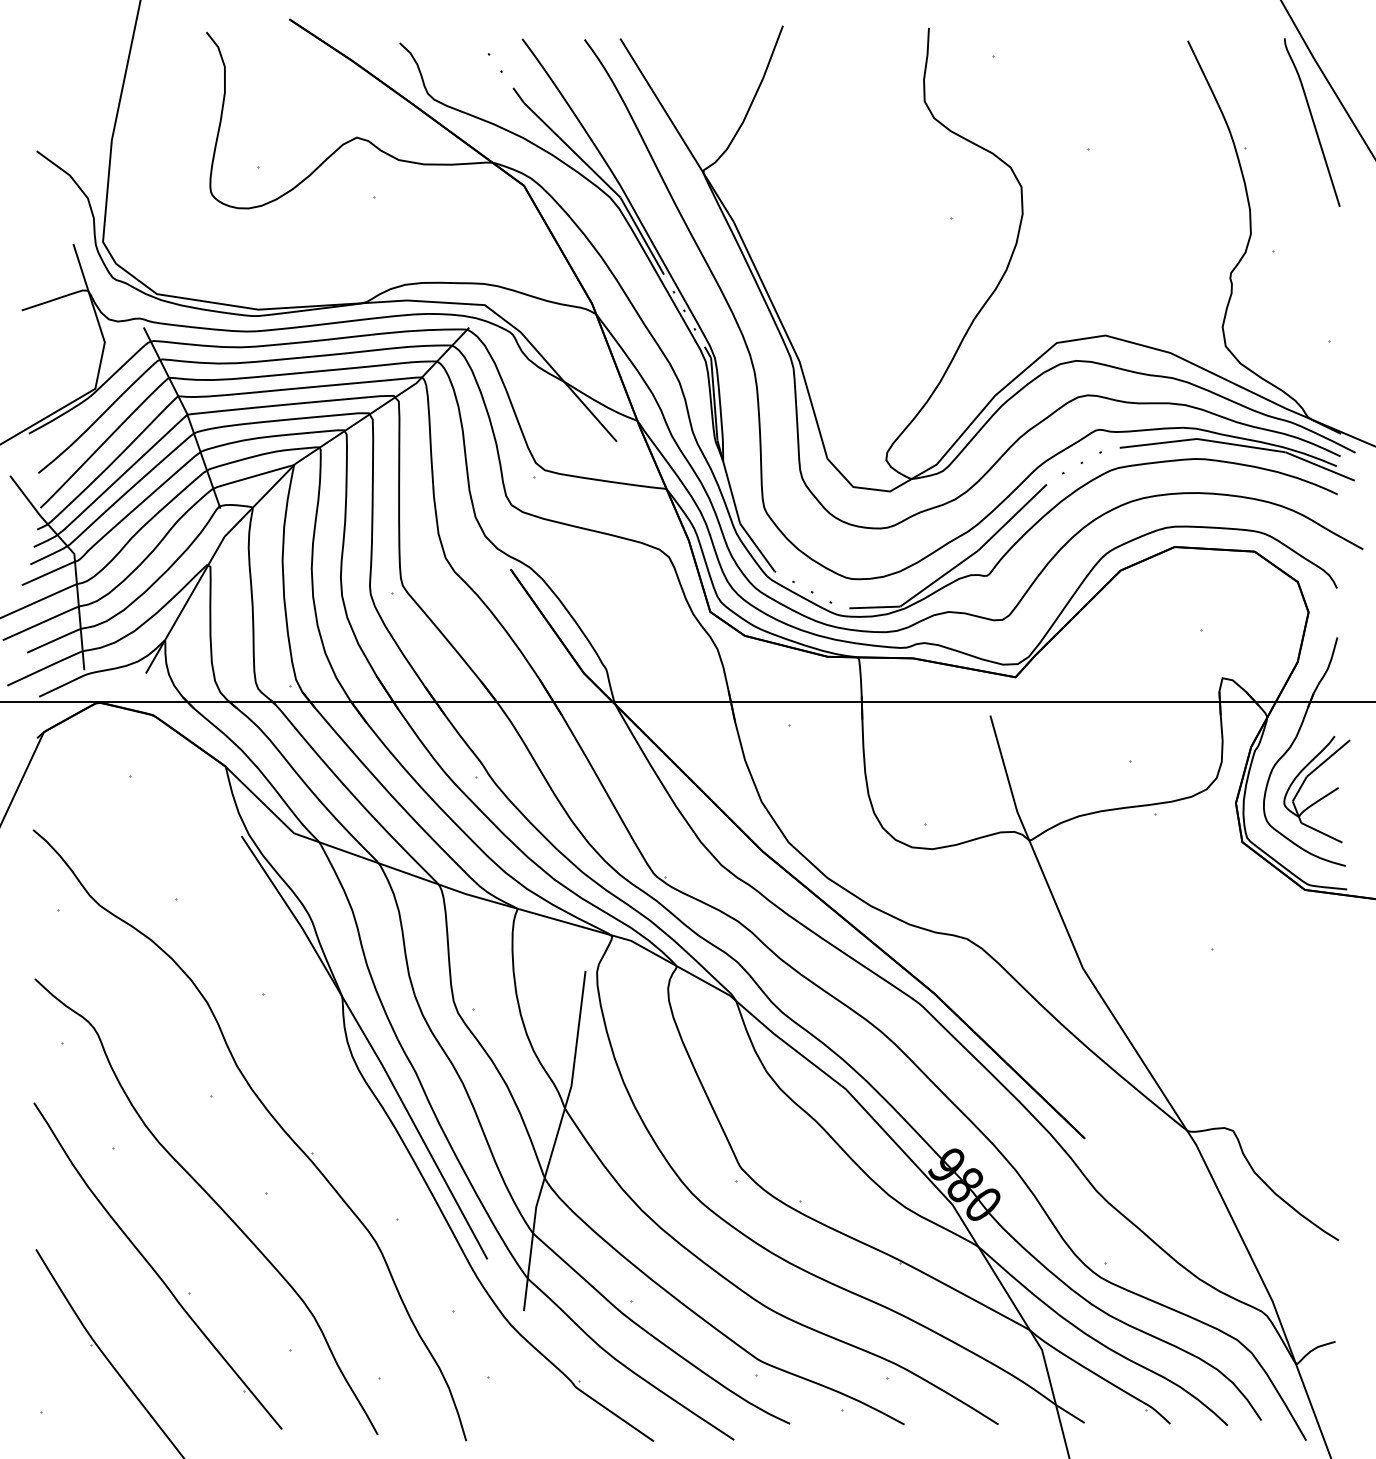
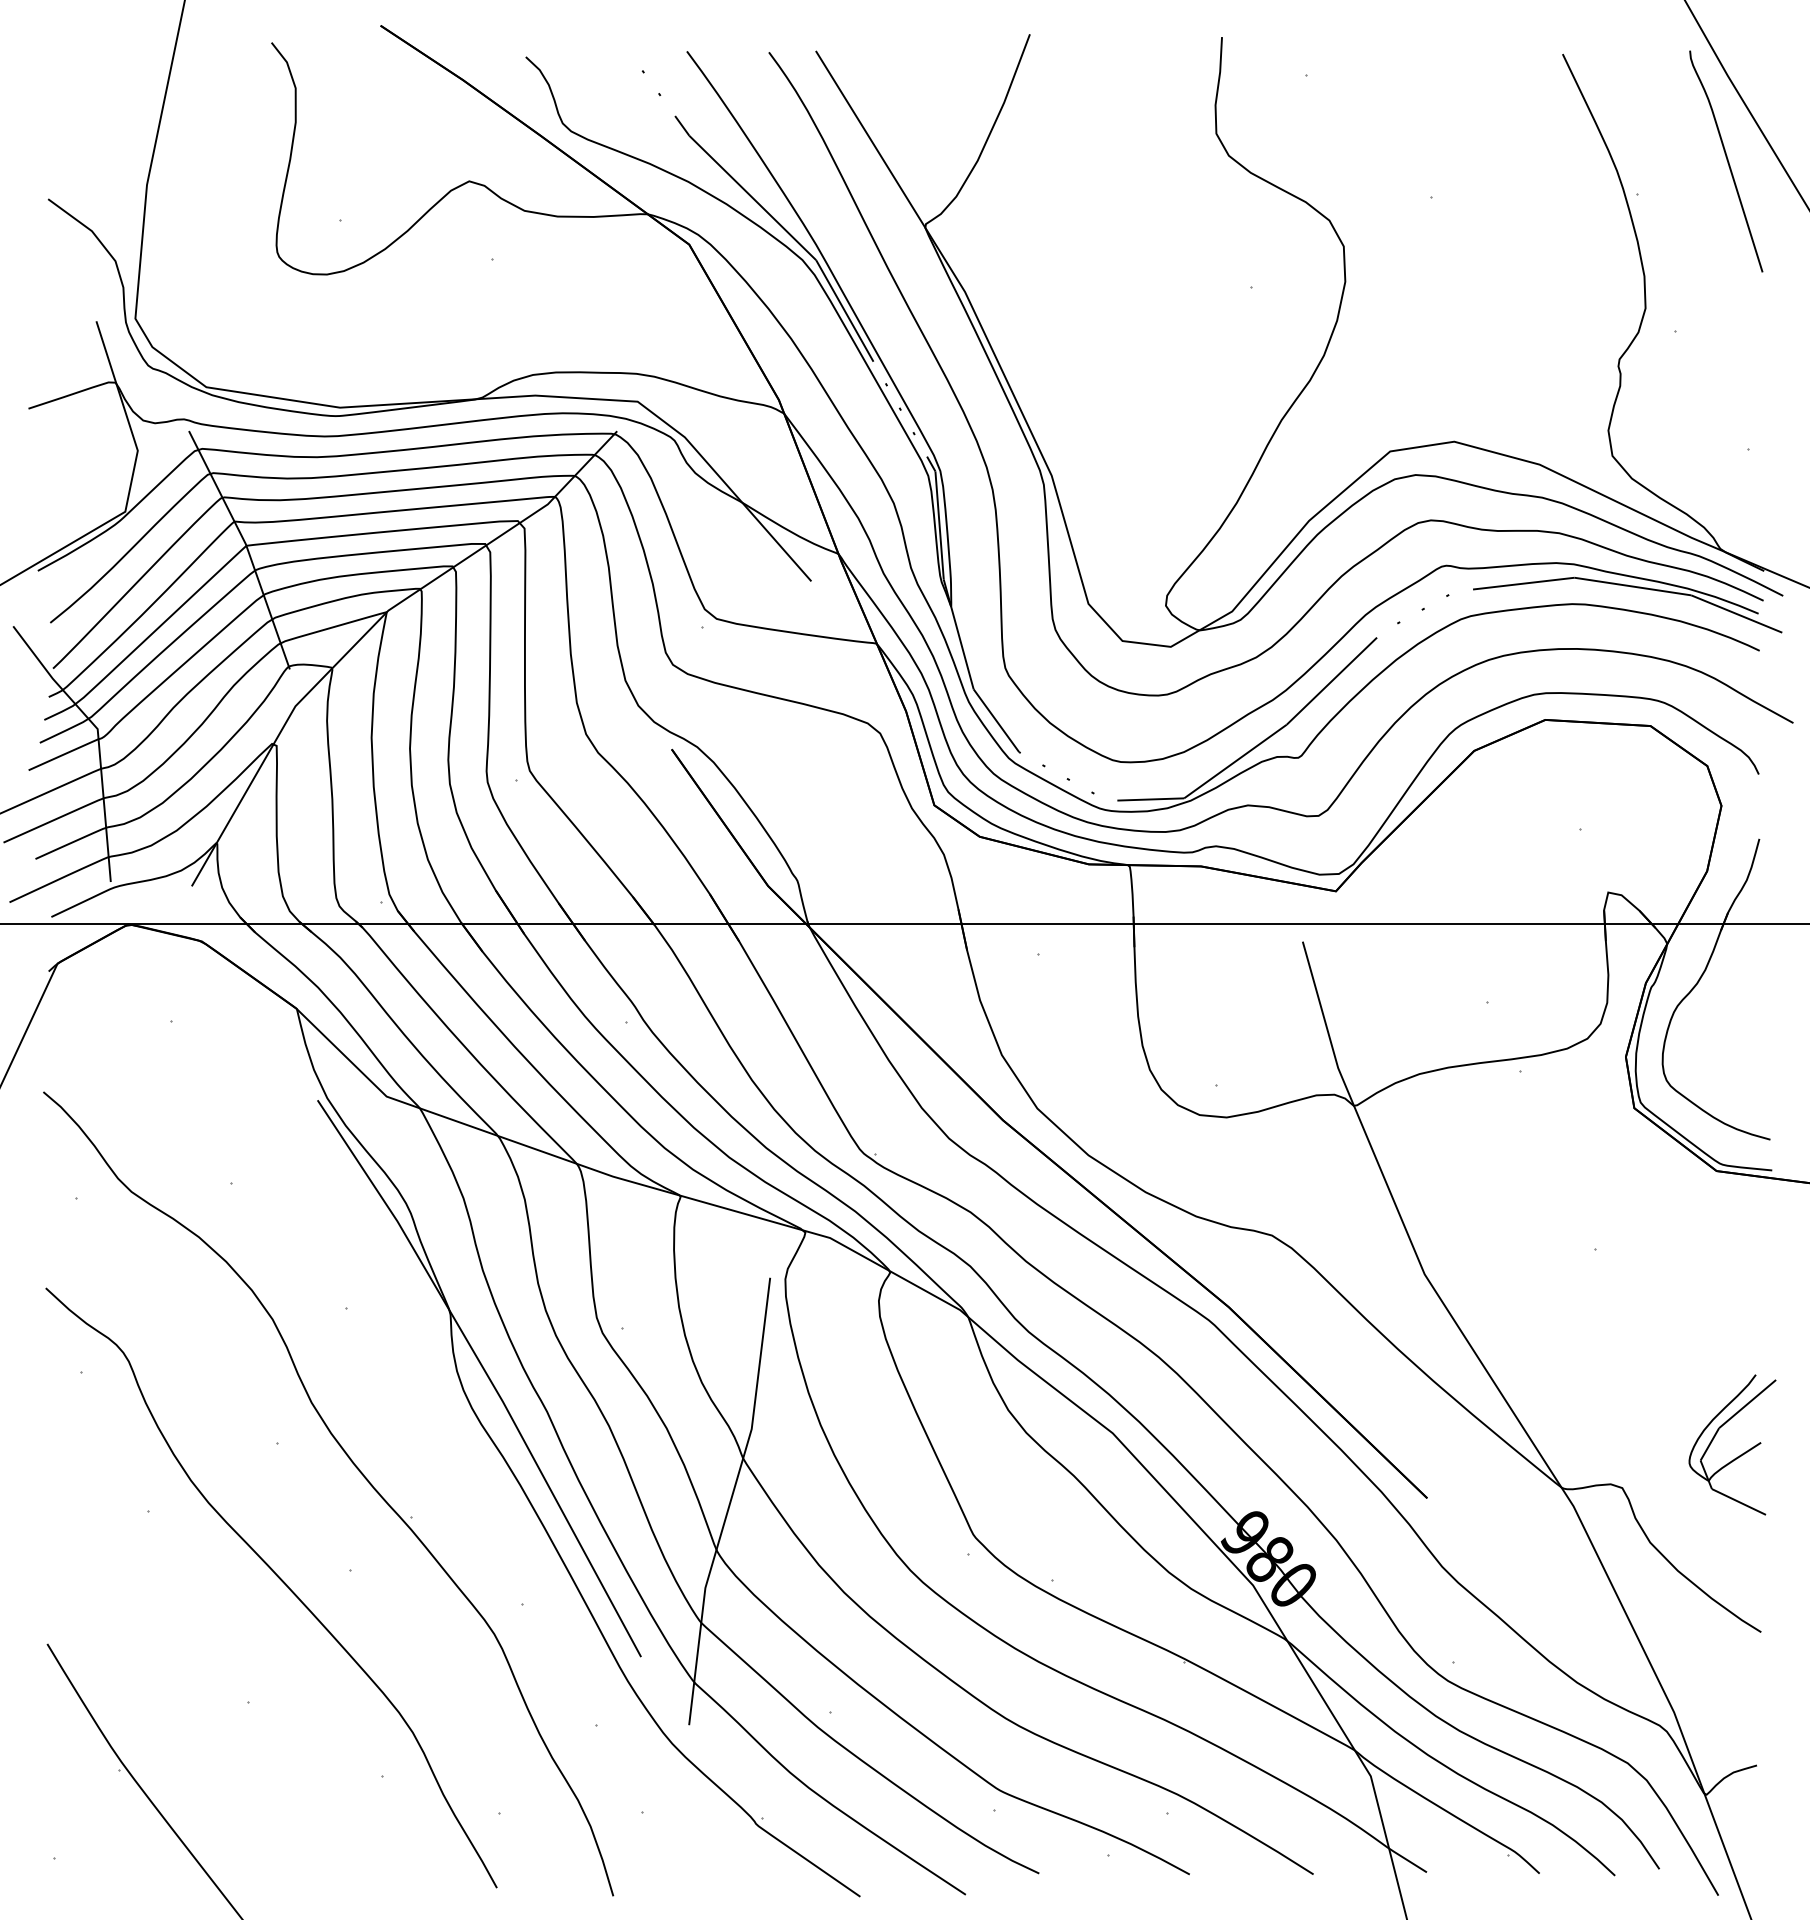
part: (1323, 796) -> (1740, 1454), moved
part: (157, 1266) -> (207, 1666), removed

